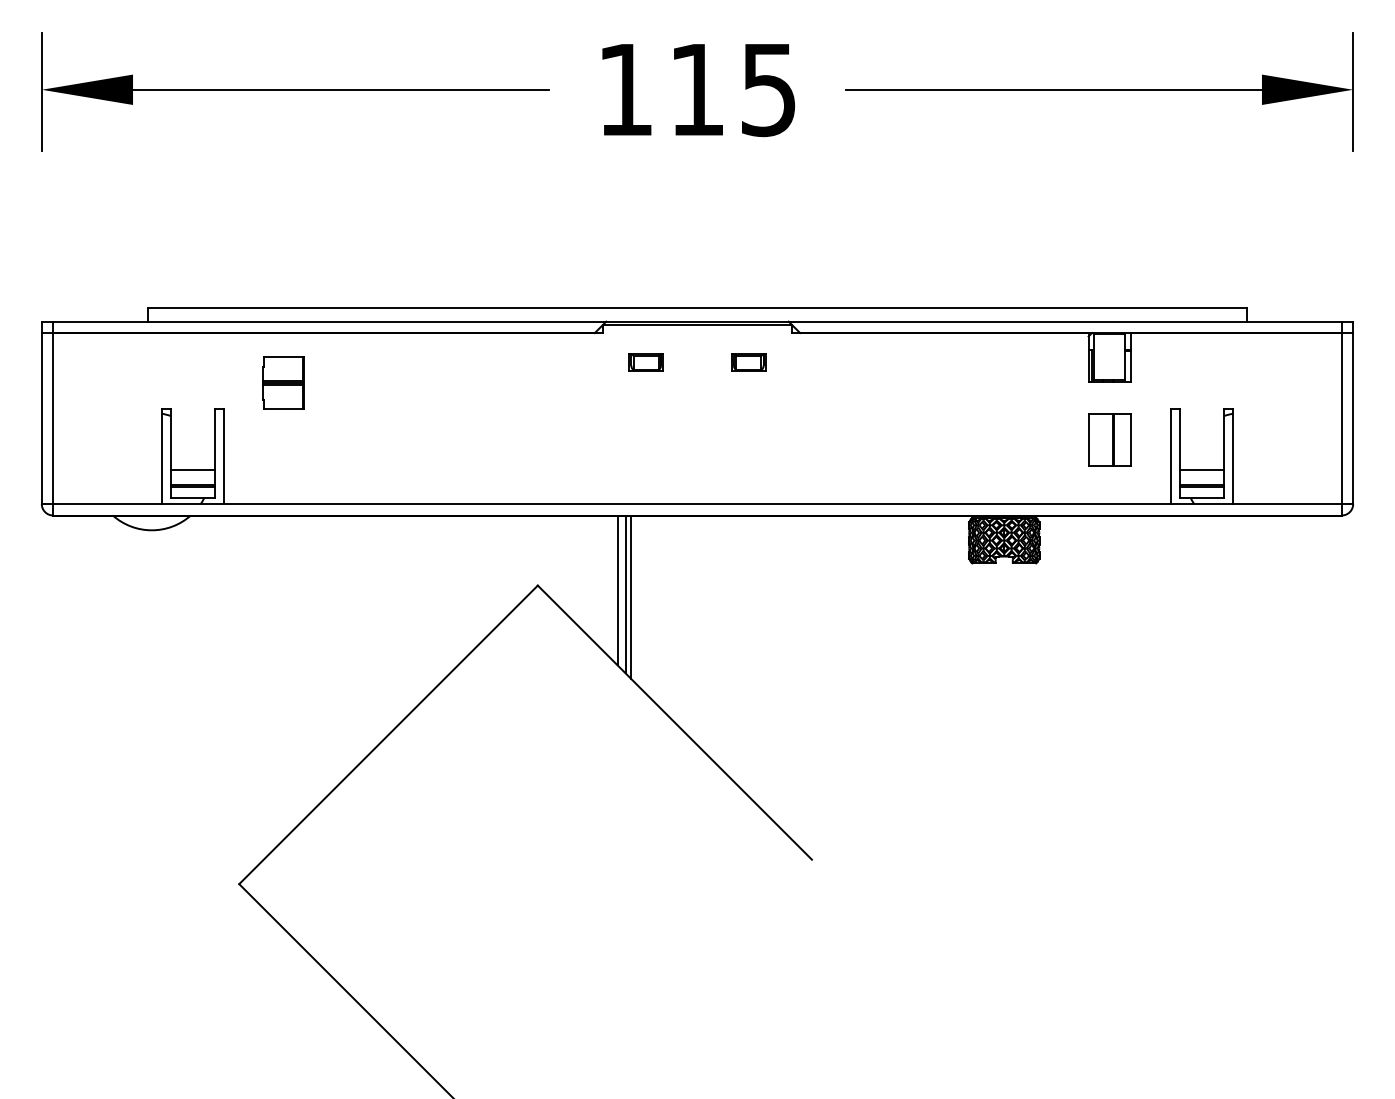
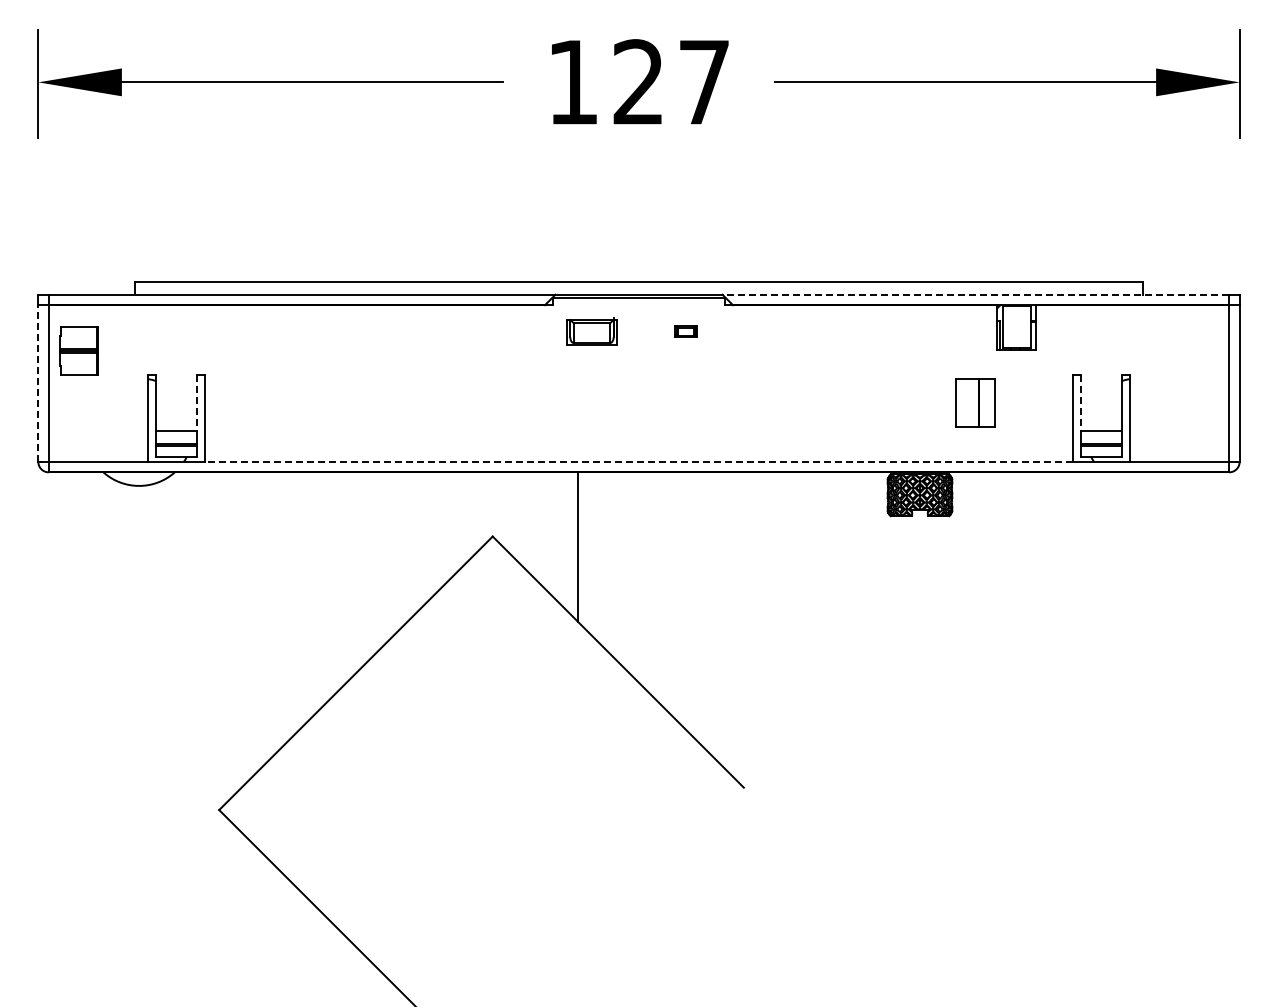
text: (731, 89) -> (670, 82), 115 -> 127
line: (1064, 321) -> (975, 294), solid -> dashed
part: (645, 361) -> (591, 331), size x1.6
part: (748, 361) -> (685, 331), size x0.7
part: (283, 382) -> (78, 350), moved
line: (41, 418) -> (38, 383), solid -> dashed
line: (215, 439) -> (197, 402), solid -> dashed
part: (1109, 439) -> (975, 402), moved
line: (1179, 439) -> (1080, 402), solid -> dashed
line: (698, 503) -> (639, 461), solid -> dashed
line: (617, 589) -> (565, 540), removed
line: (626, 594) -> (573, 544), removed

